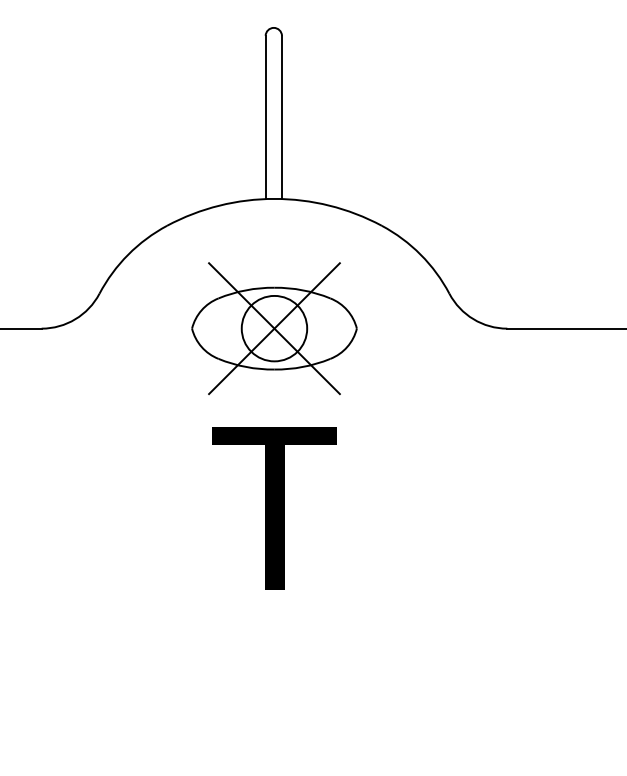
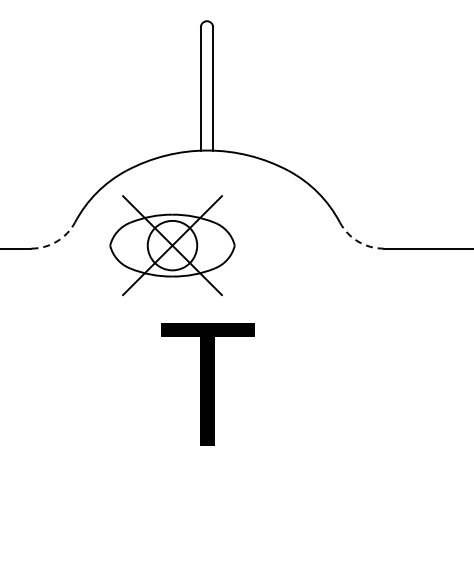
arc: (76, 319) -> (57, 241), solid -> dashed
arc: (472, 319) -> (357, 241), solid -> dashed
part: (274, 328) -> (172, 245), moved

